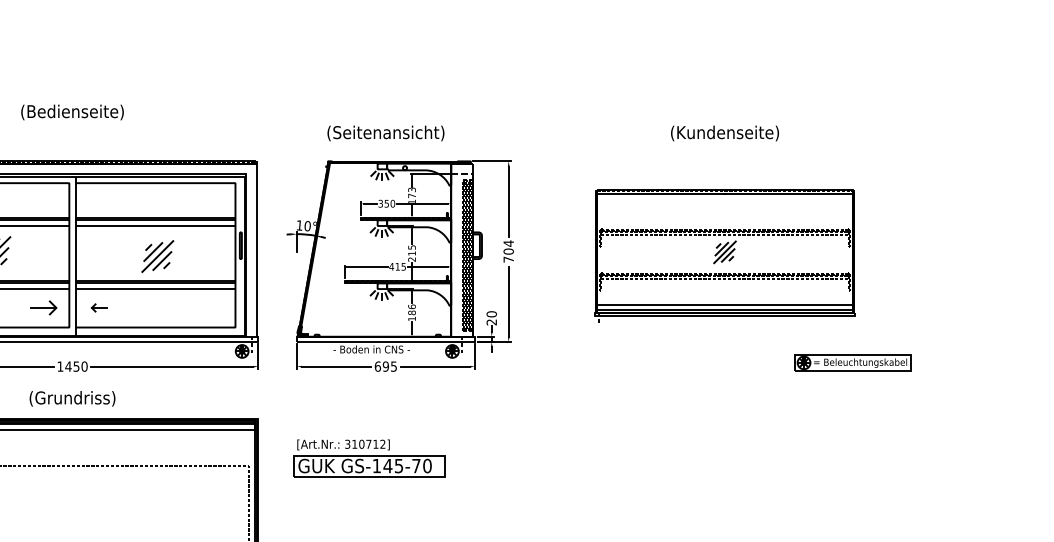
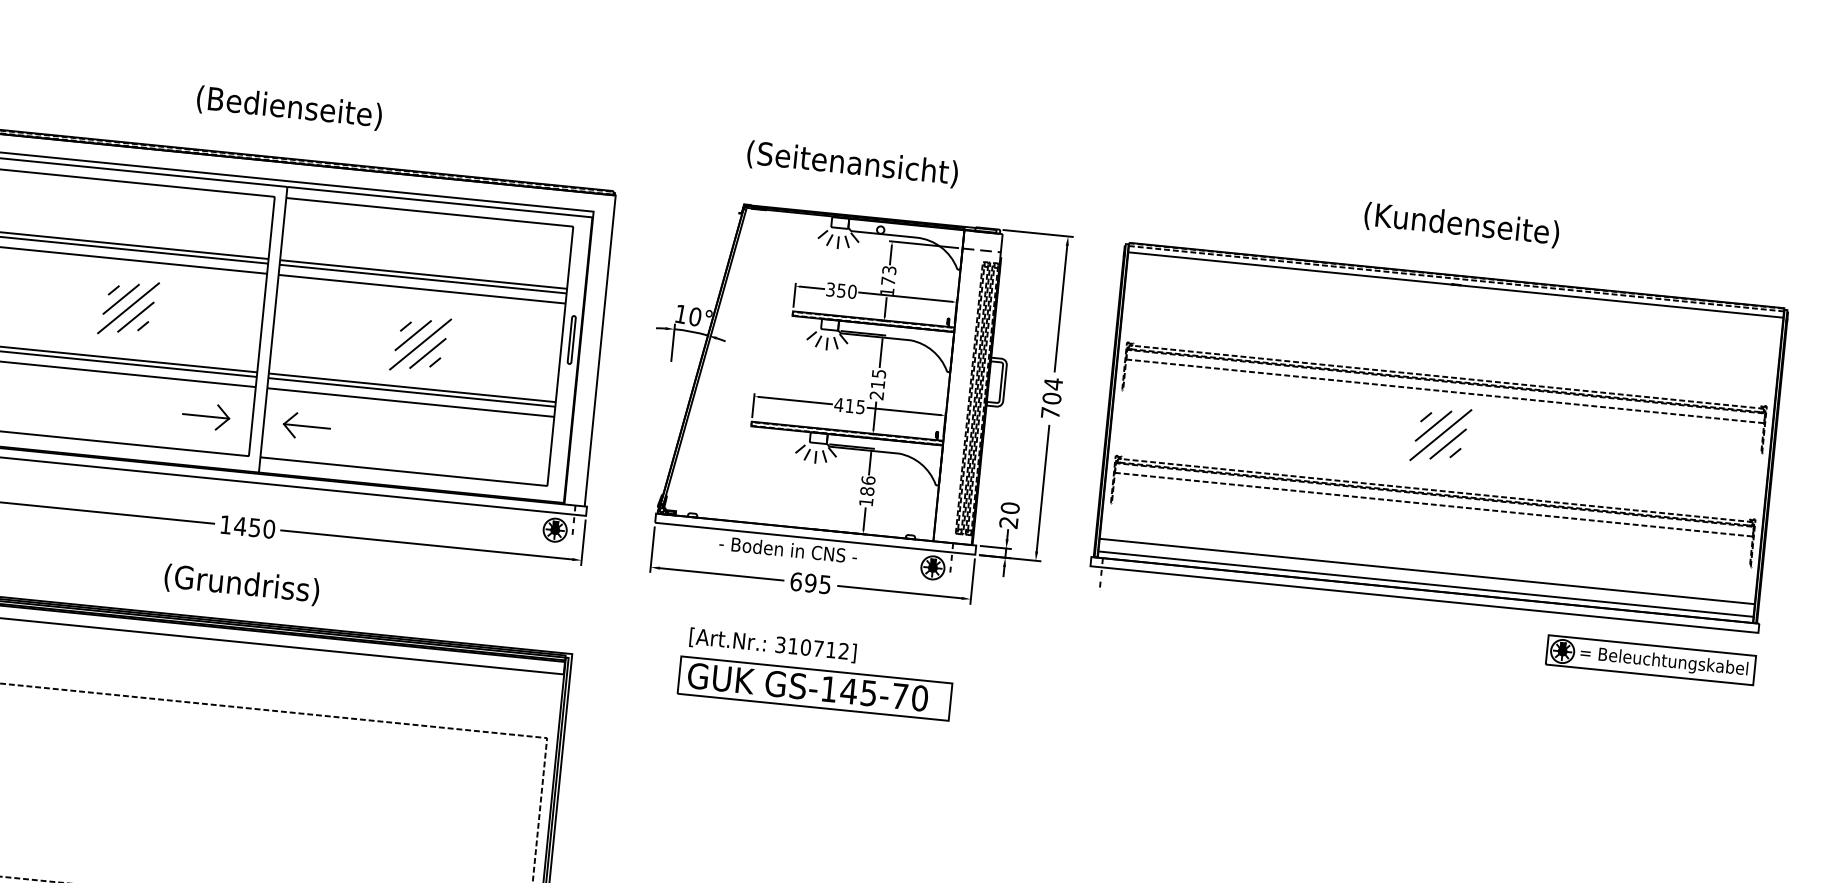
text: (72, 112) -> (289, 108), moved
part: (724, 256) -> (1438, 446), size x1.43
part: (99, 307) -> (306, 425), size x1.67
part: (369, 458) -> (817, 674), moved

